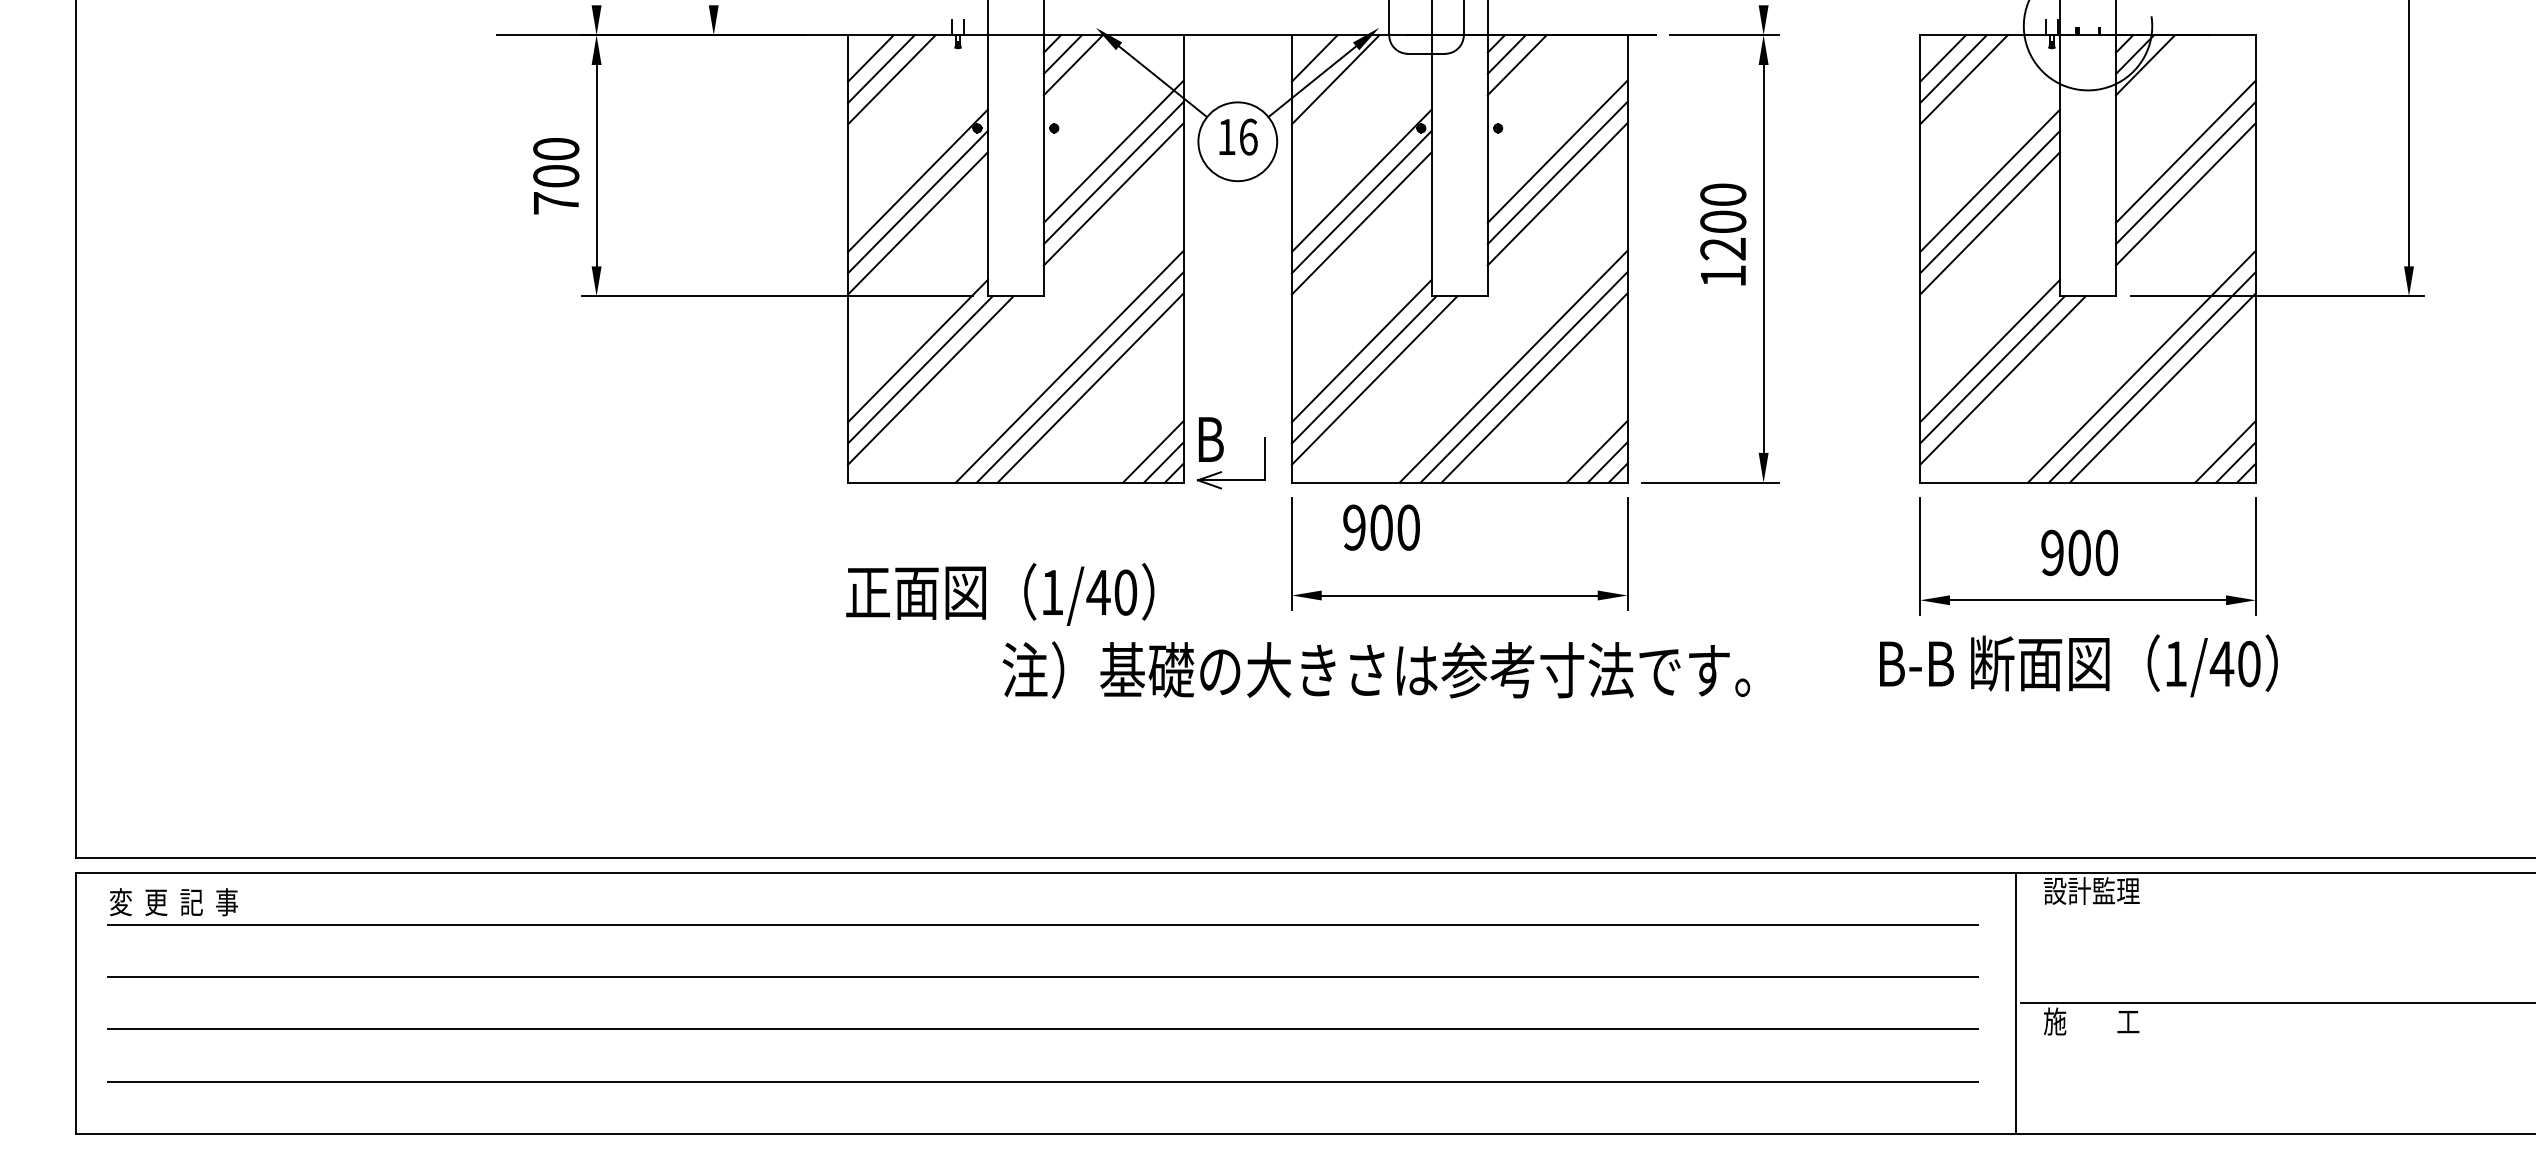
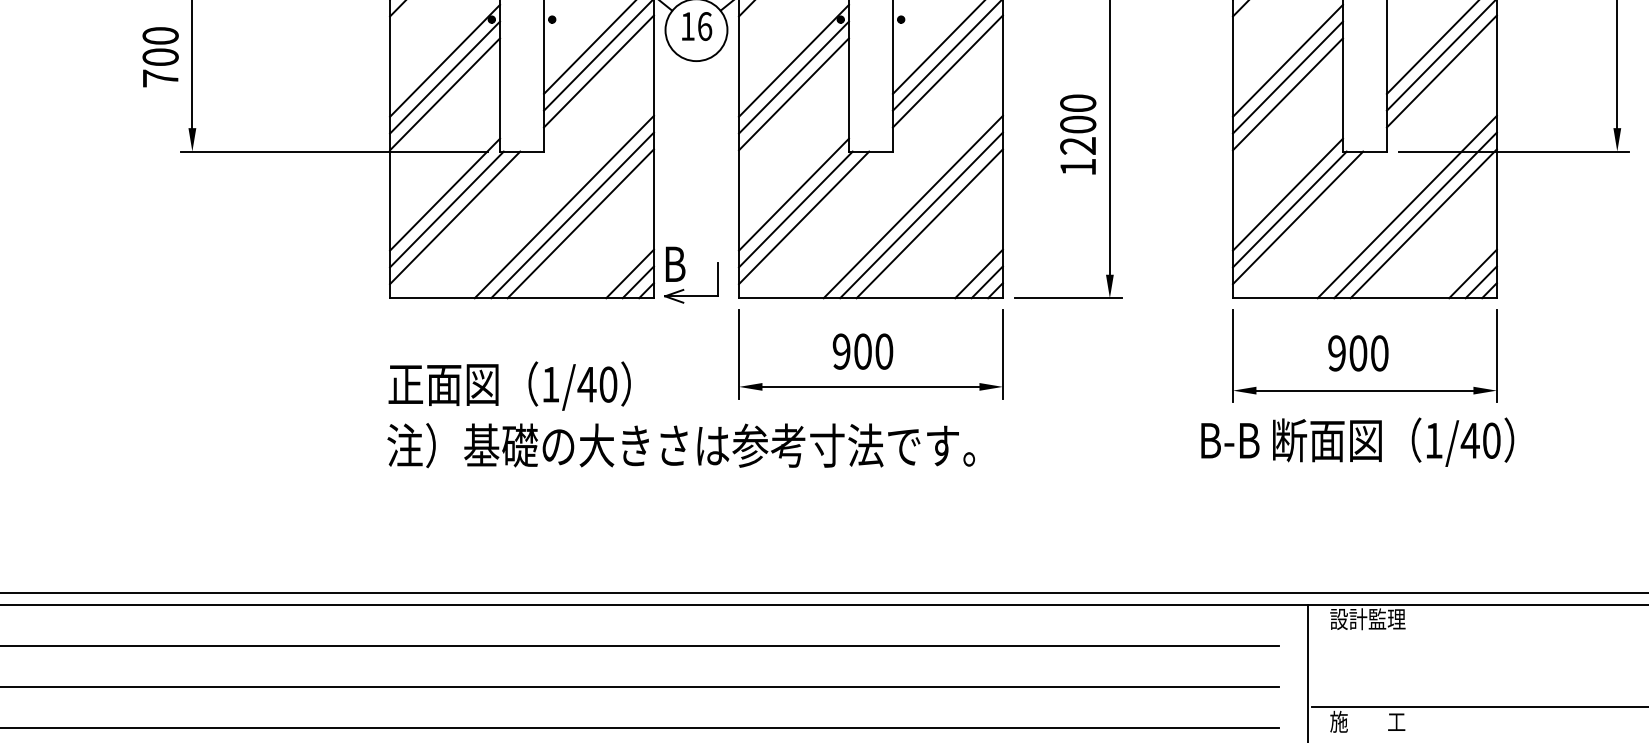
text: (1723, 234) -> (1078, 134), moved
text: (1381, 527) -> (862, 351), moved
text: (1376, 669) -> (681, 445), moved

